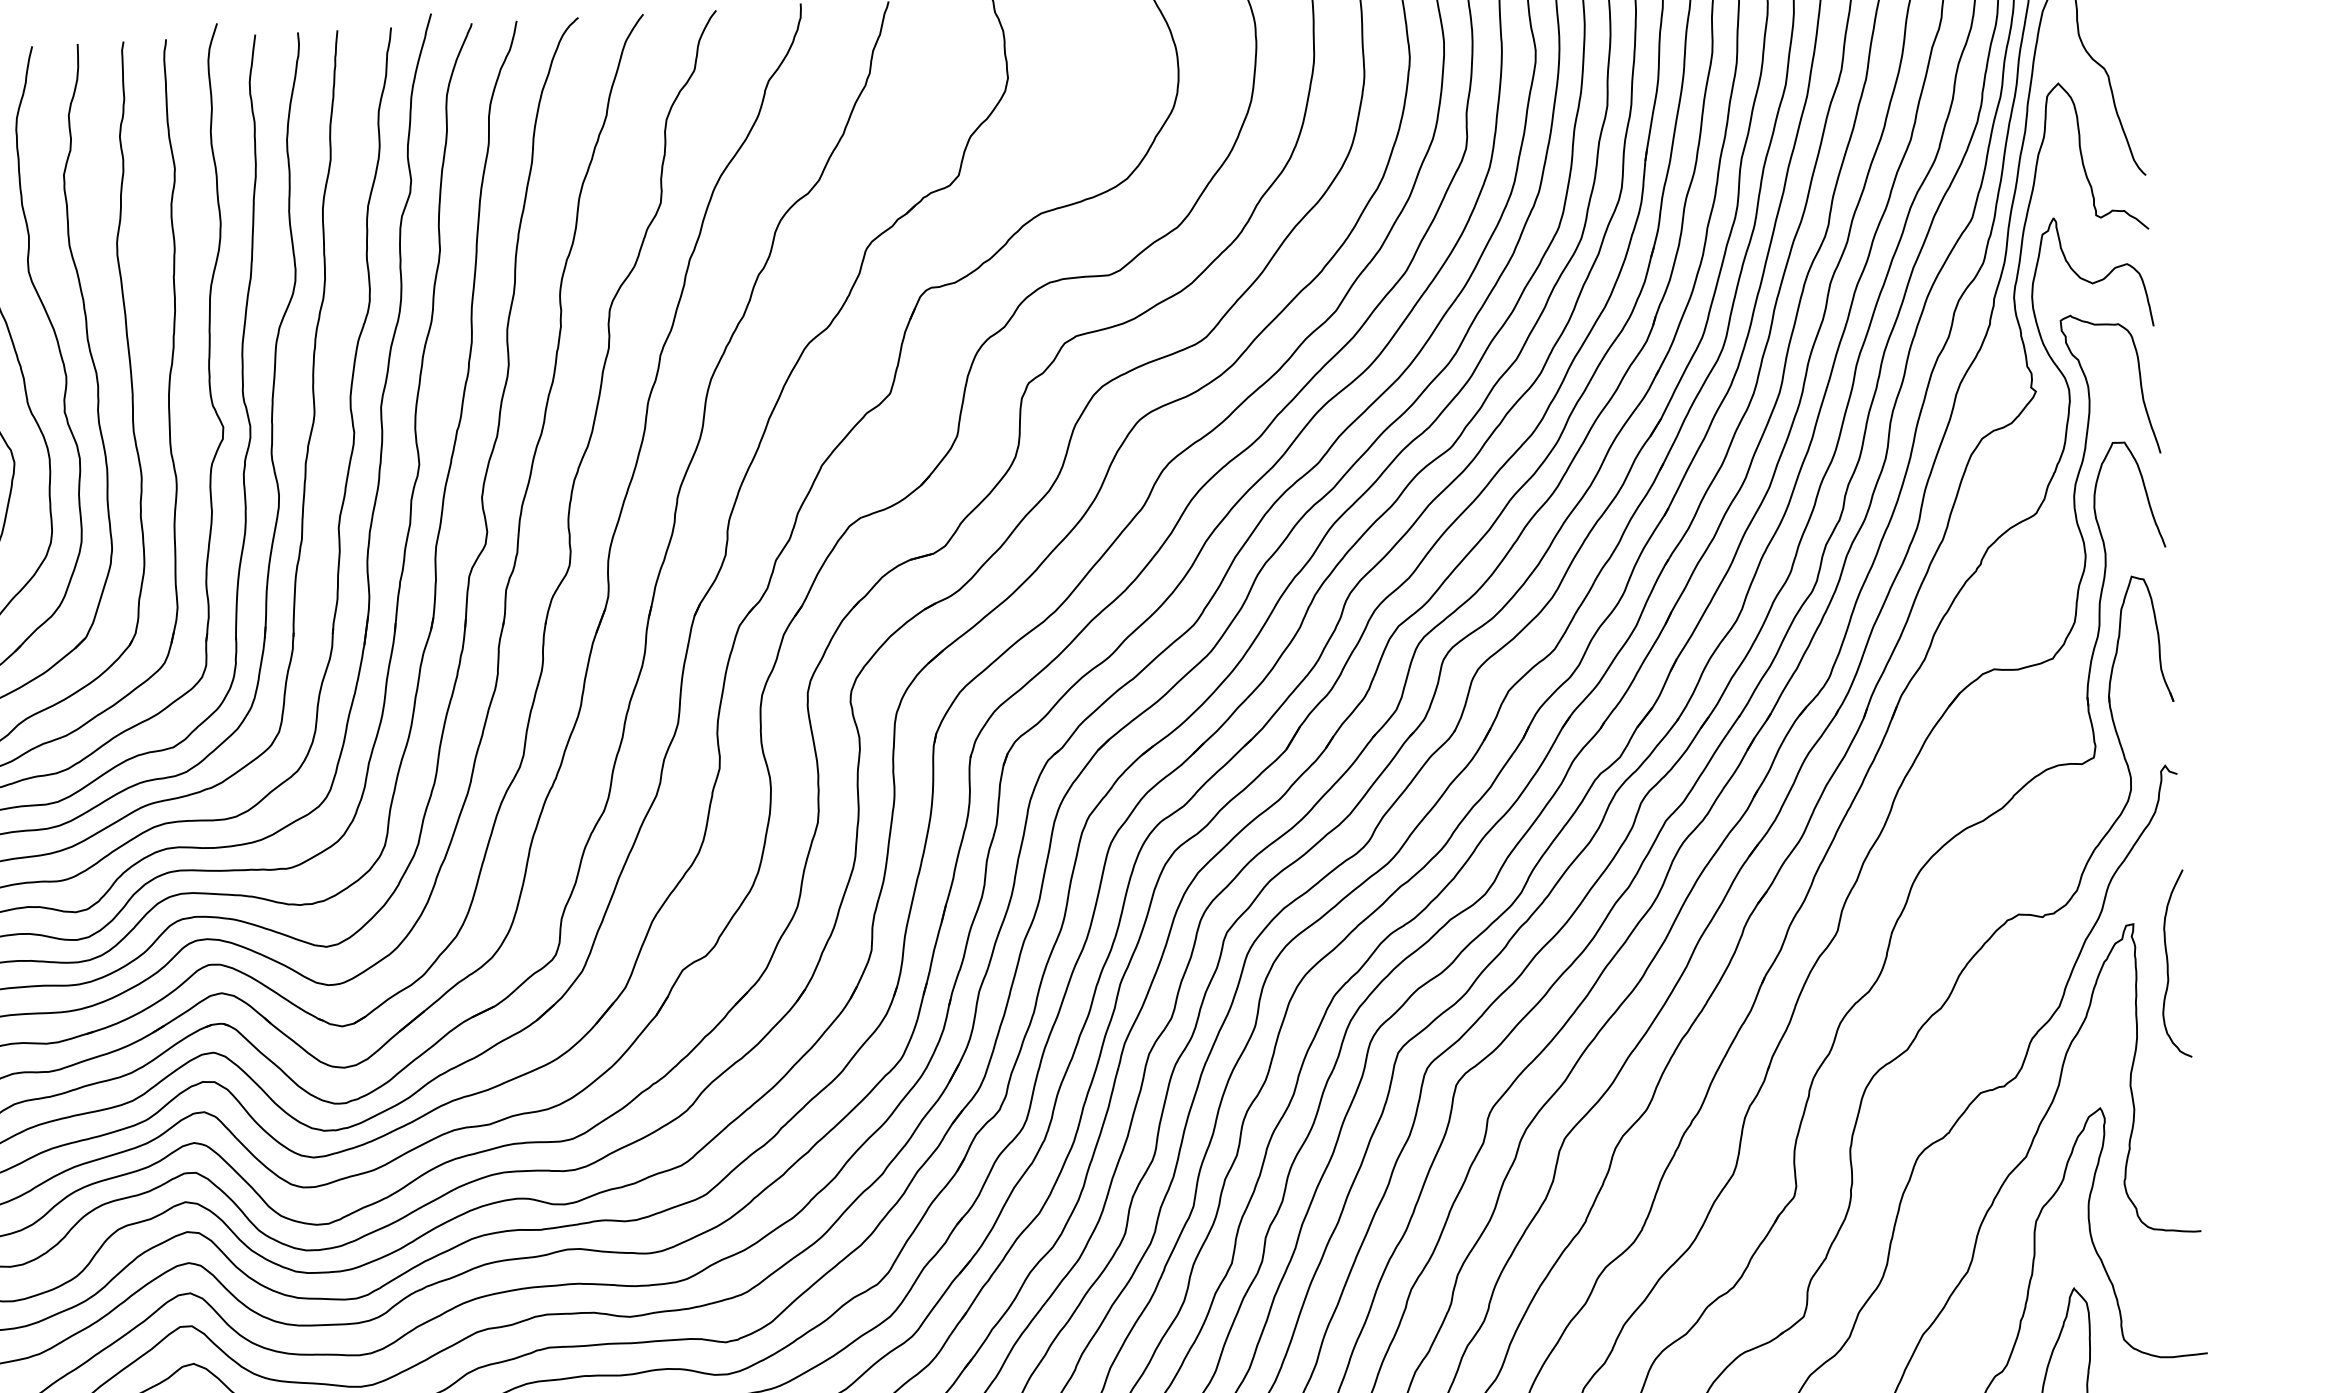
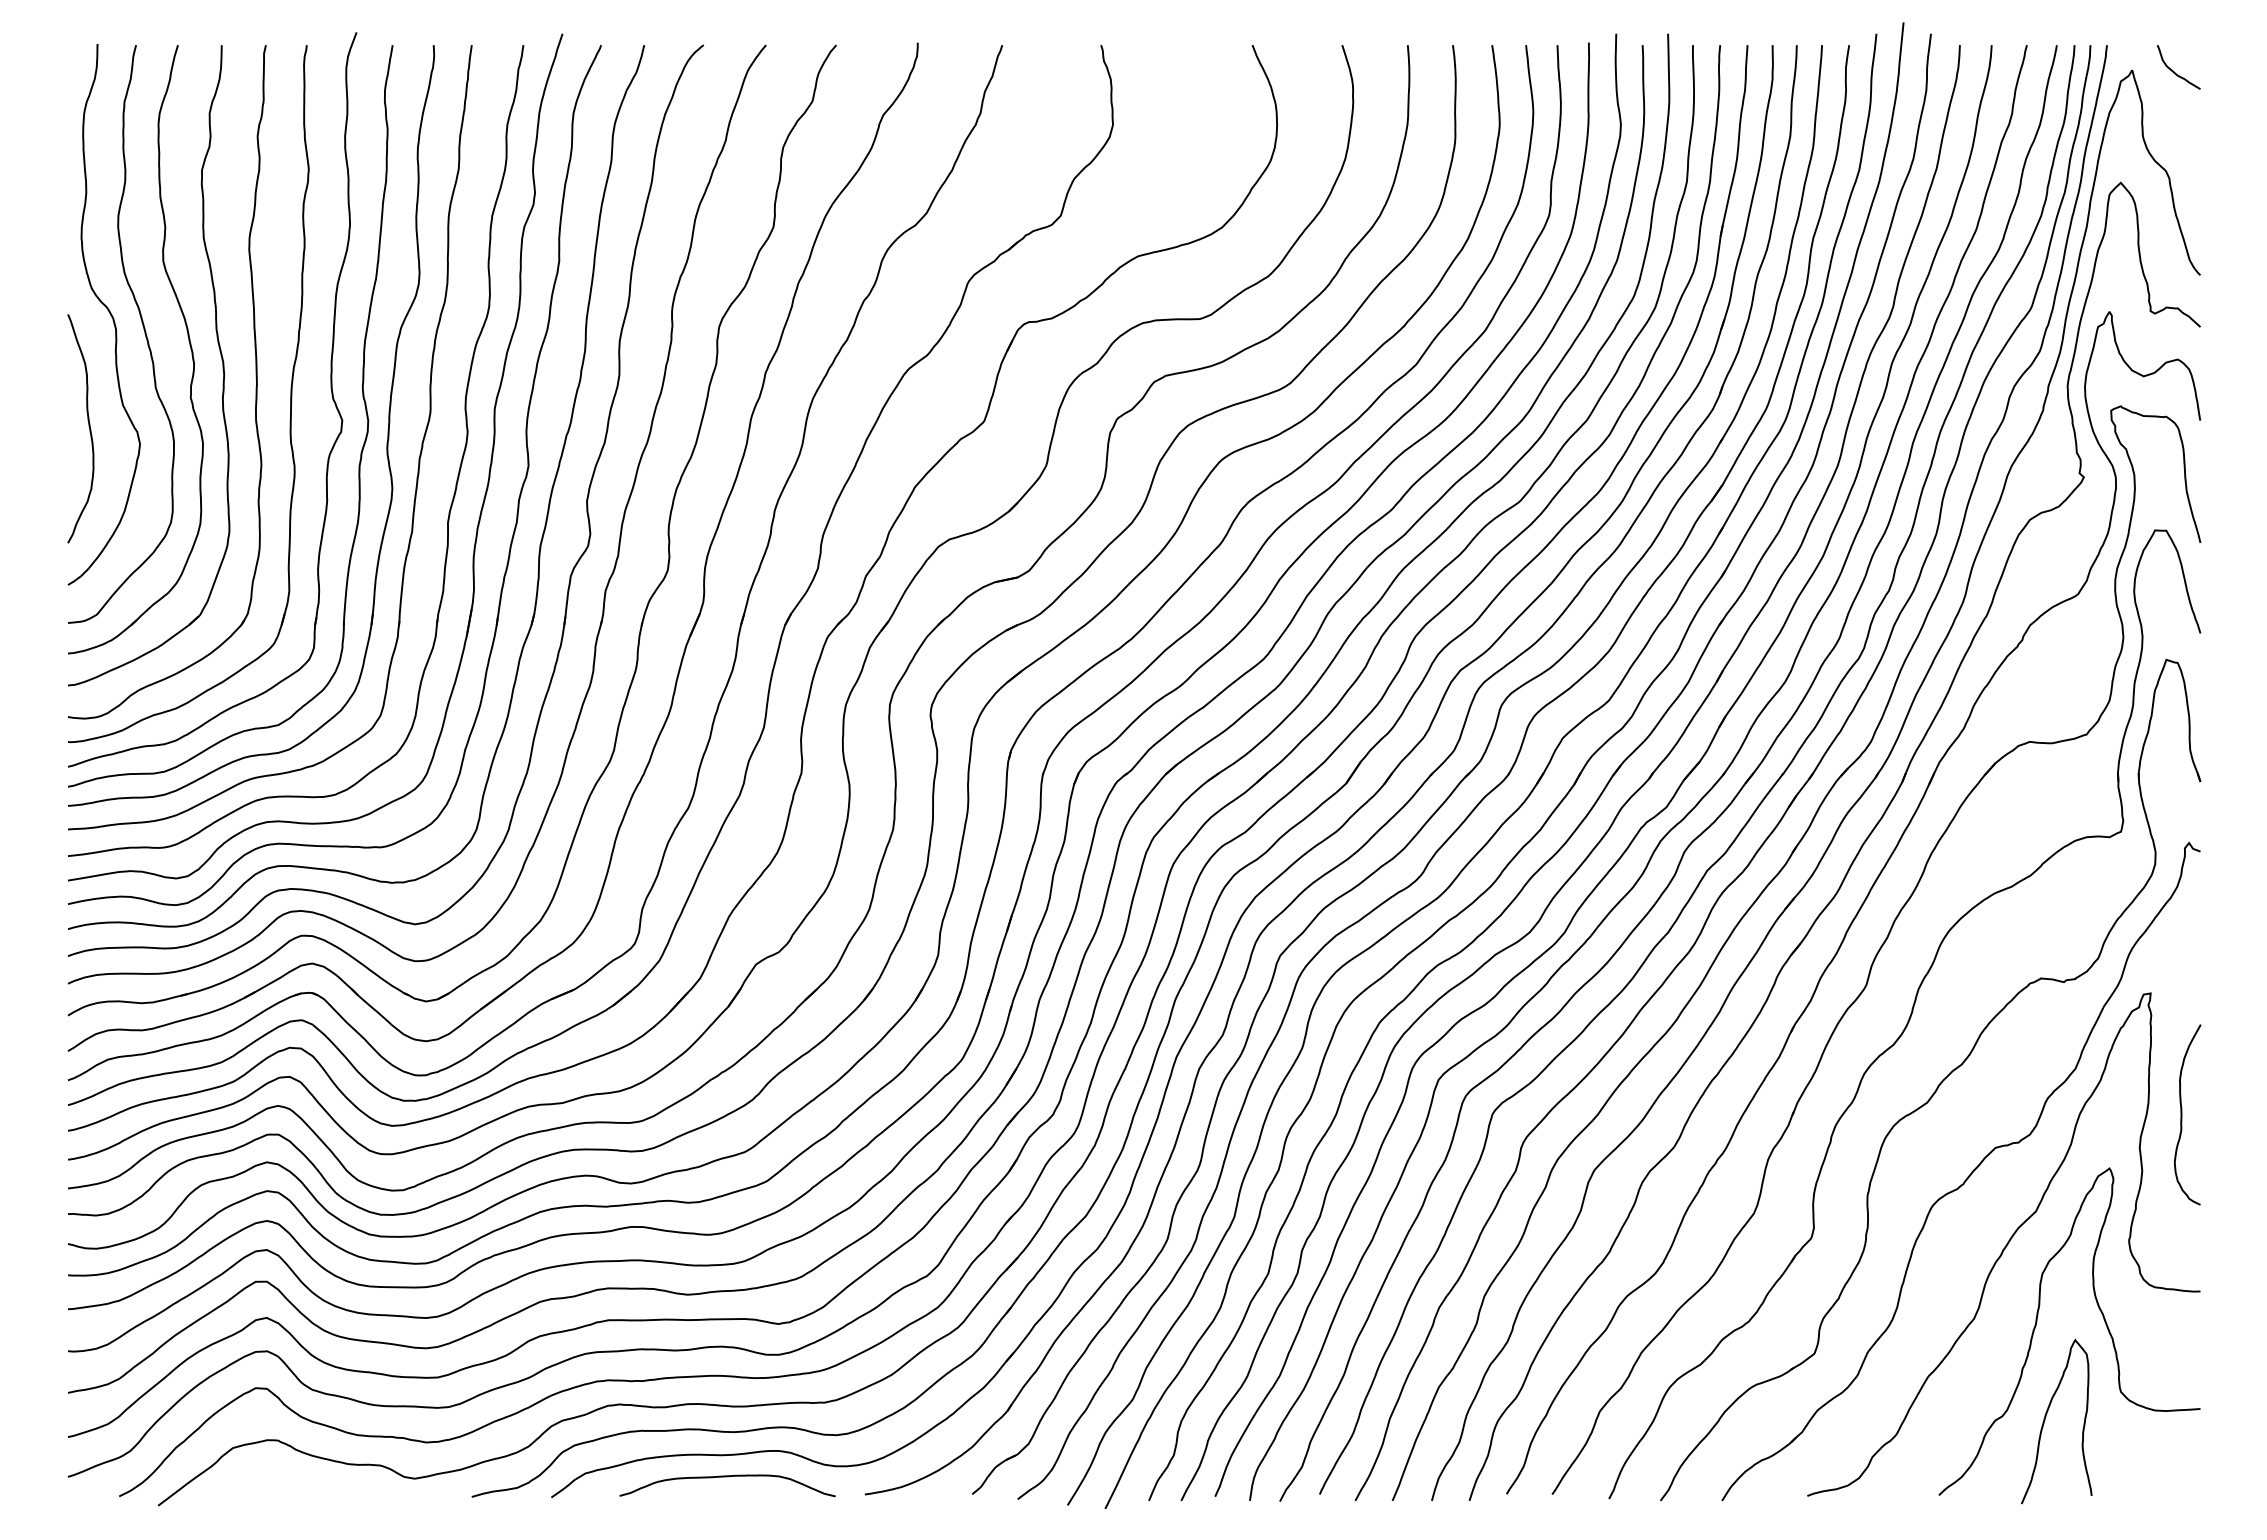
curve: (2168, 964) -> (2182, 1114), moved

